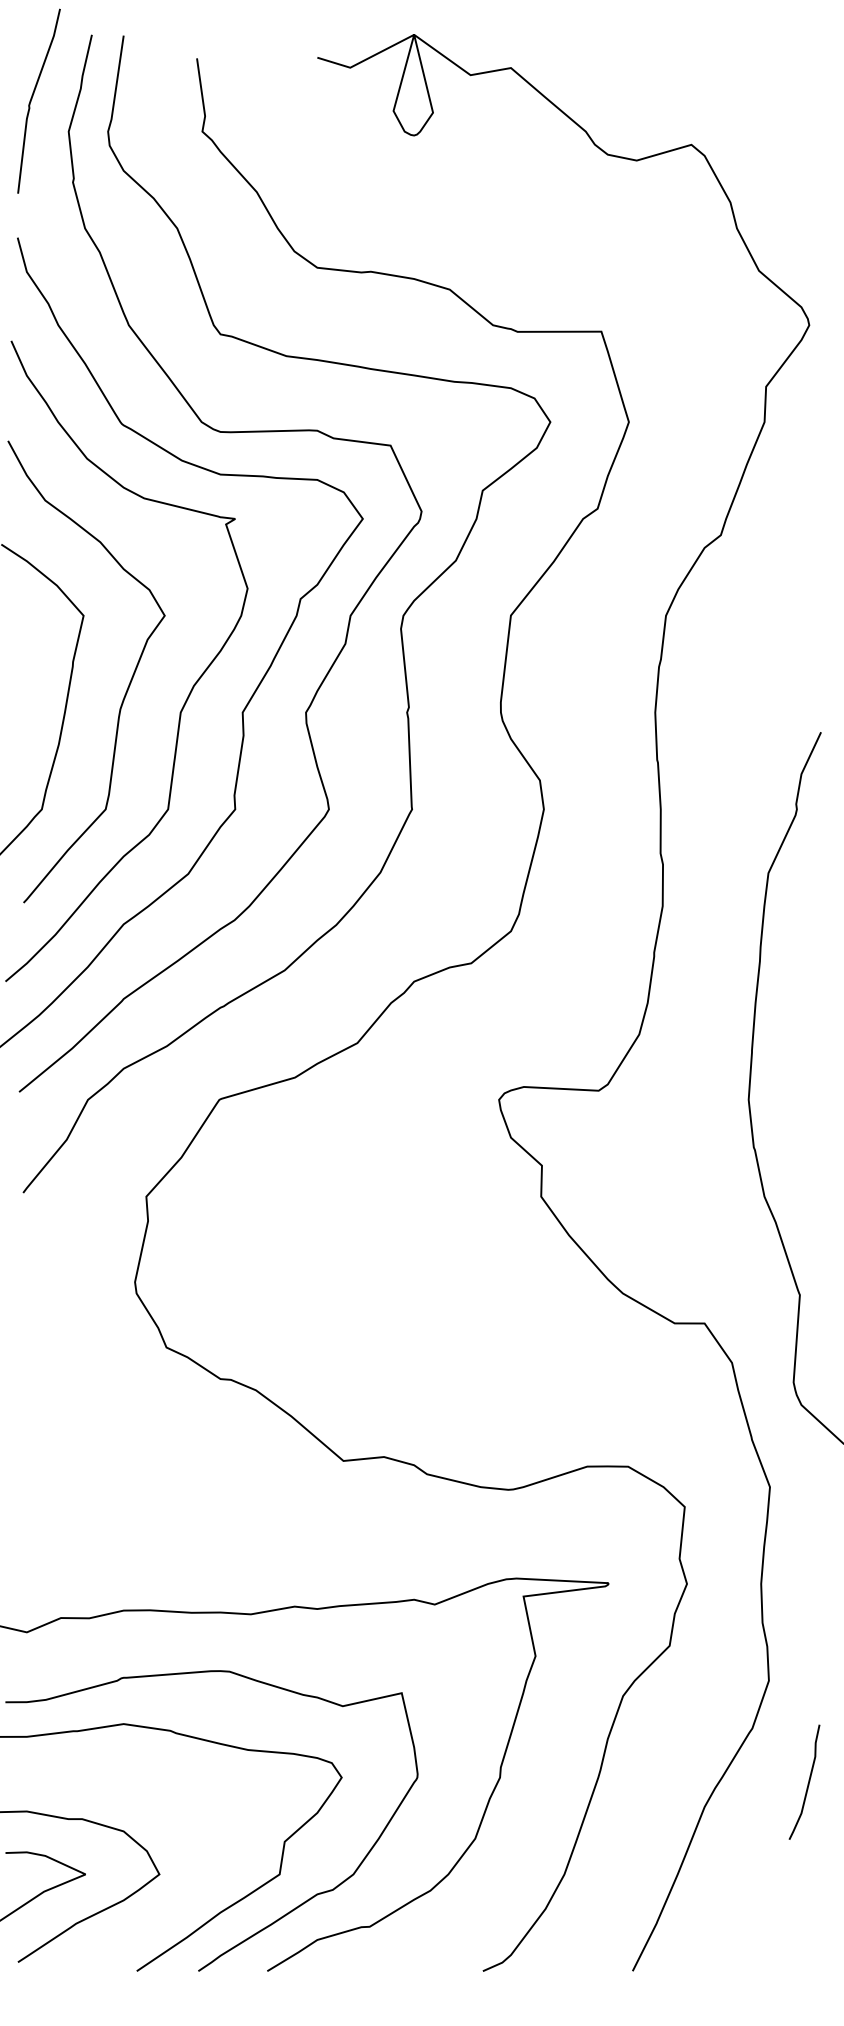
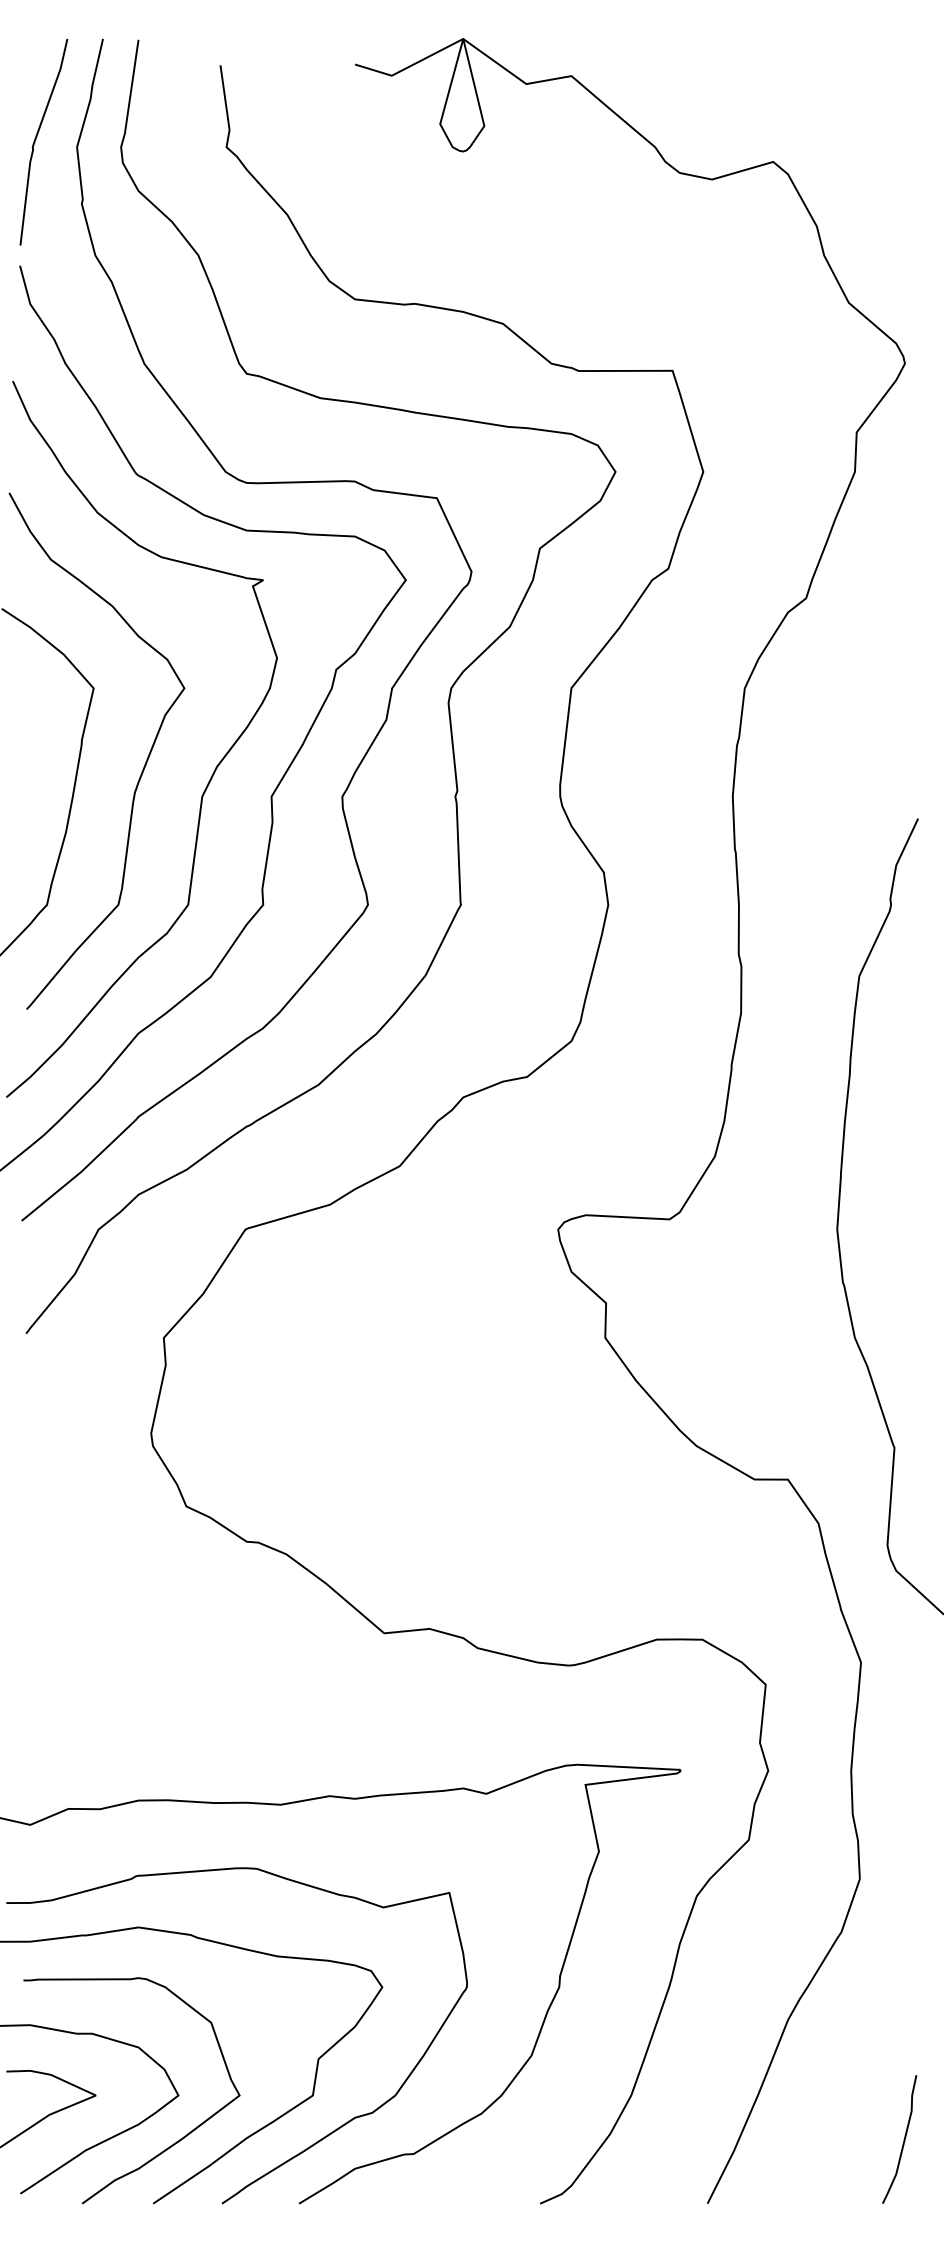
curve: (32, 98) -> (36, 139), moved
curve: (807, 1782) -> (903, 2139), moved
curve: (149, 1920) -> (167, 2147), added

